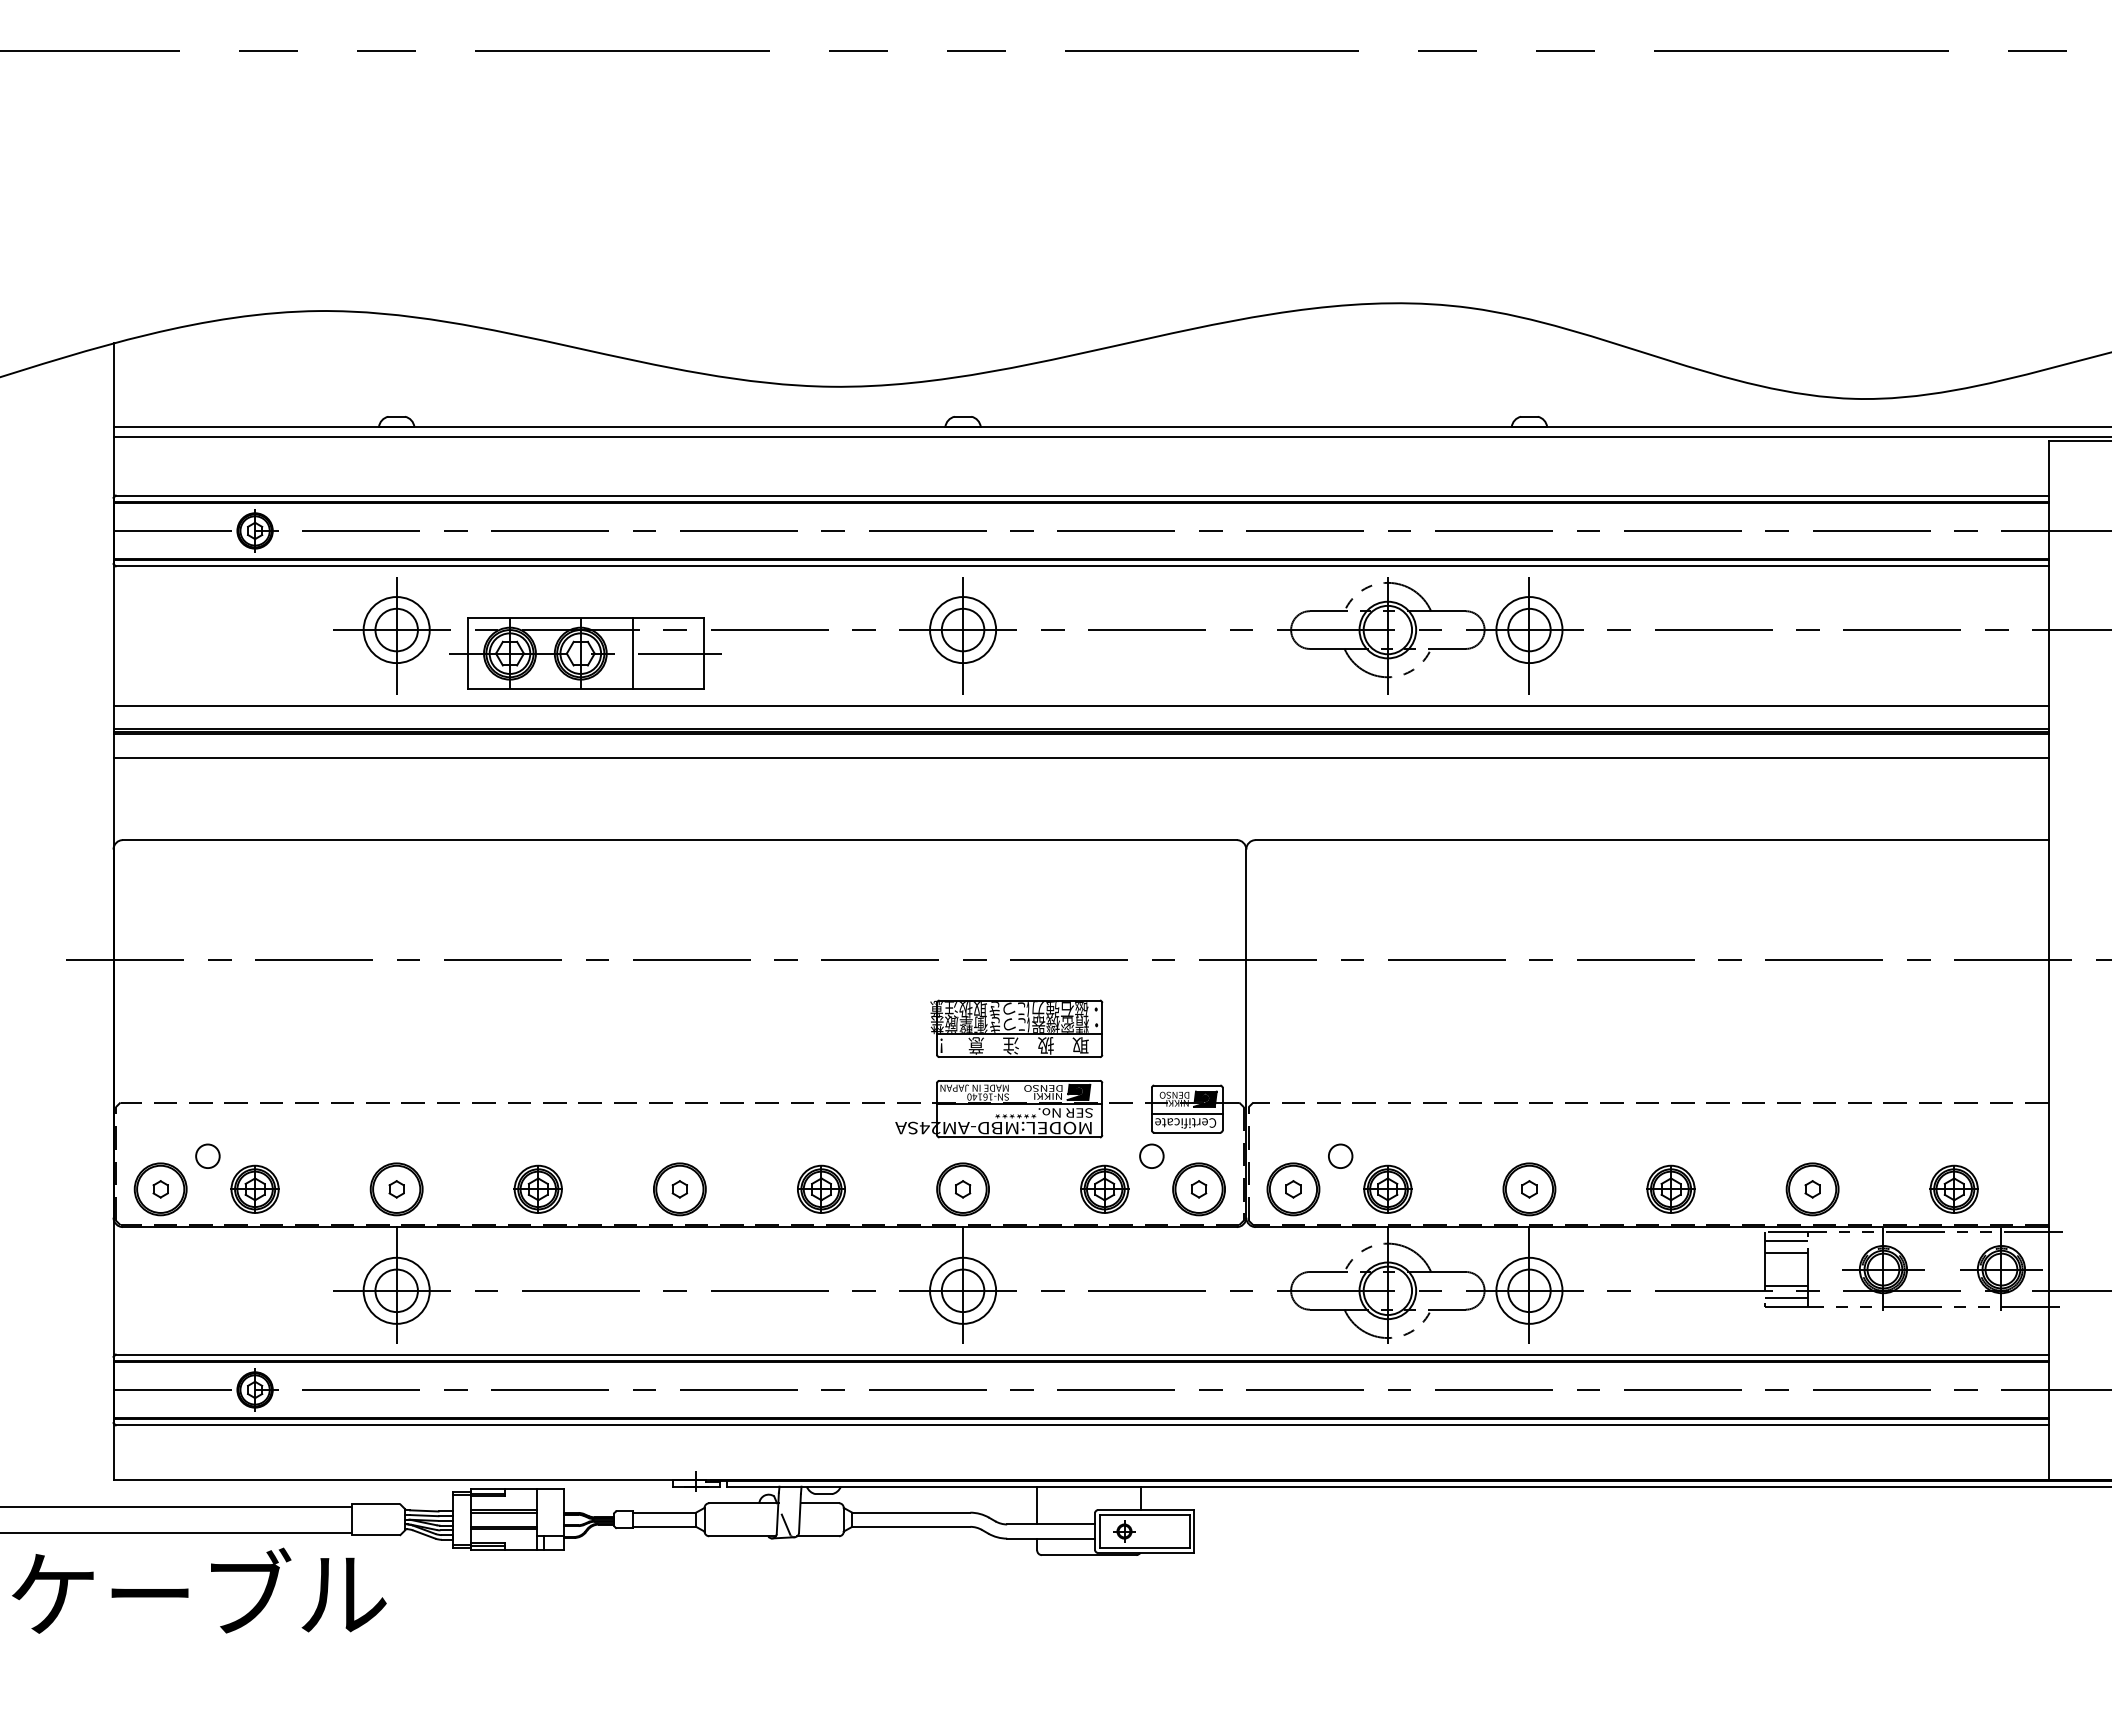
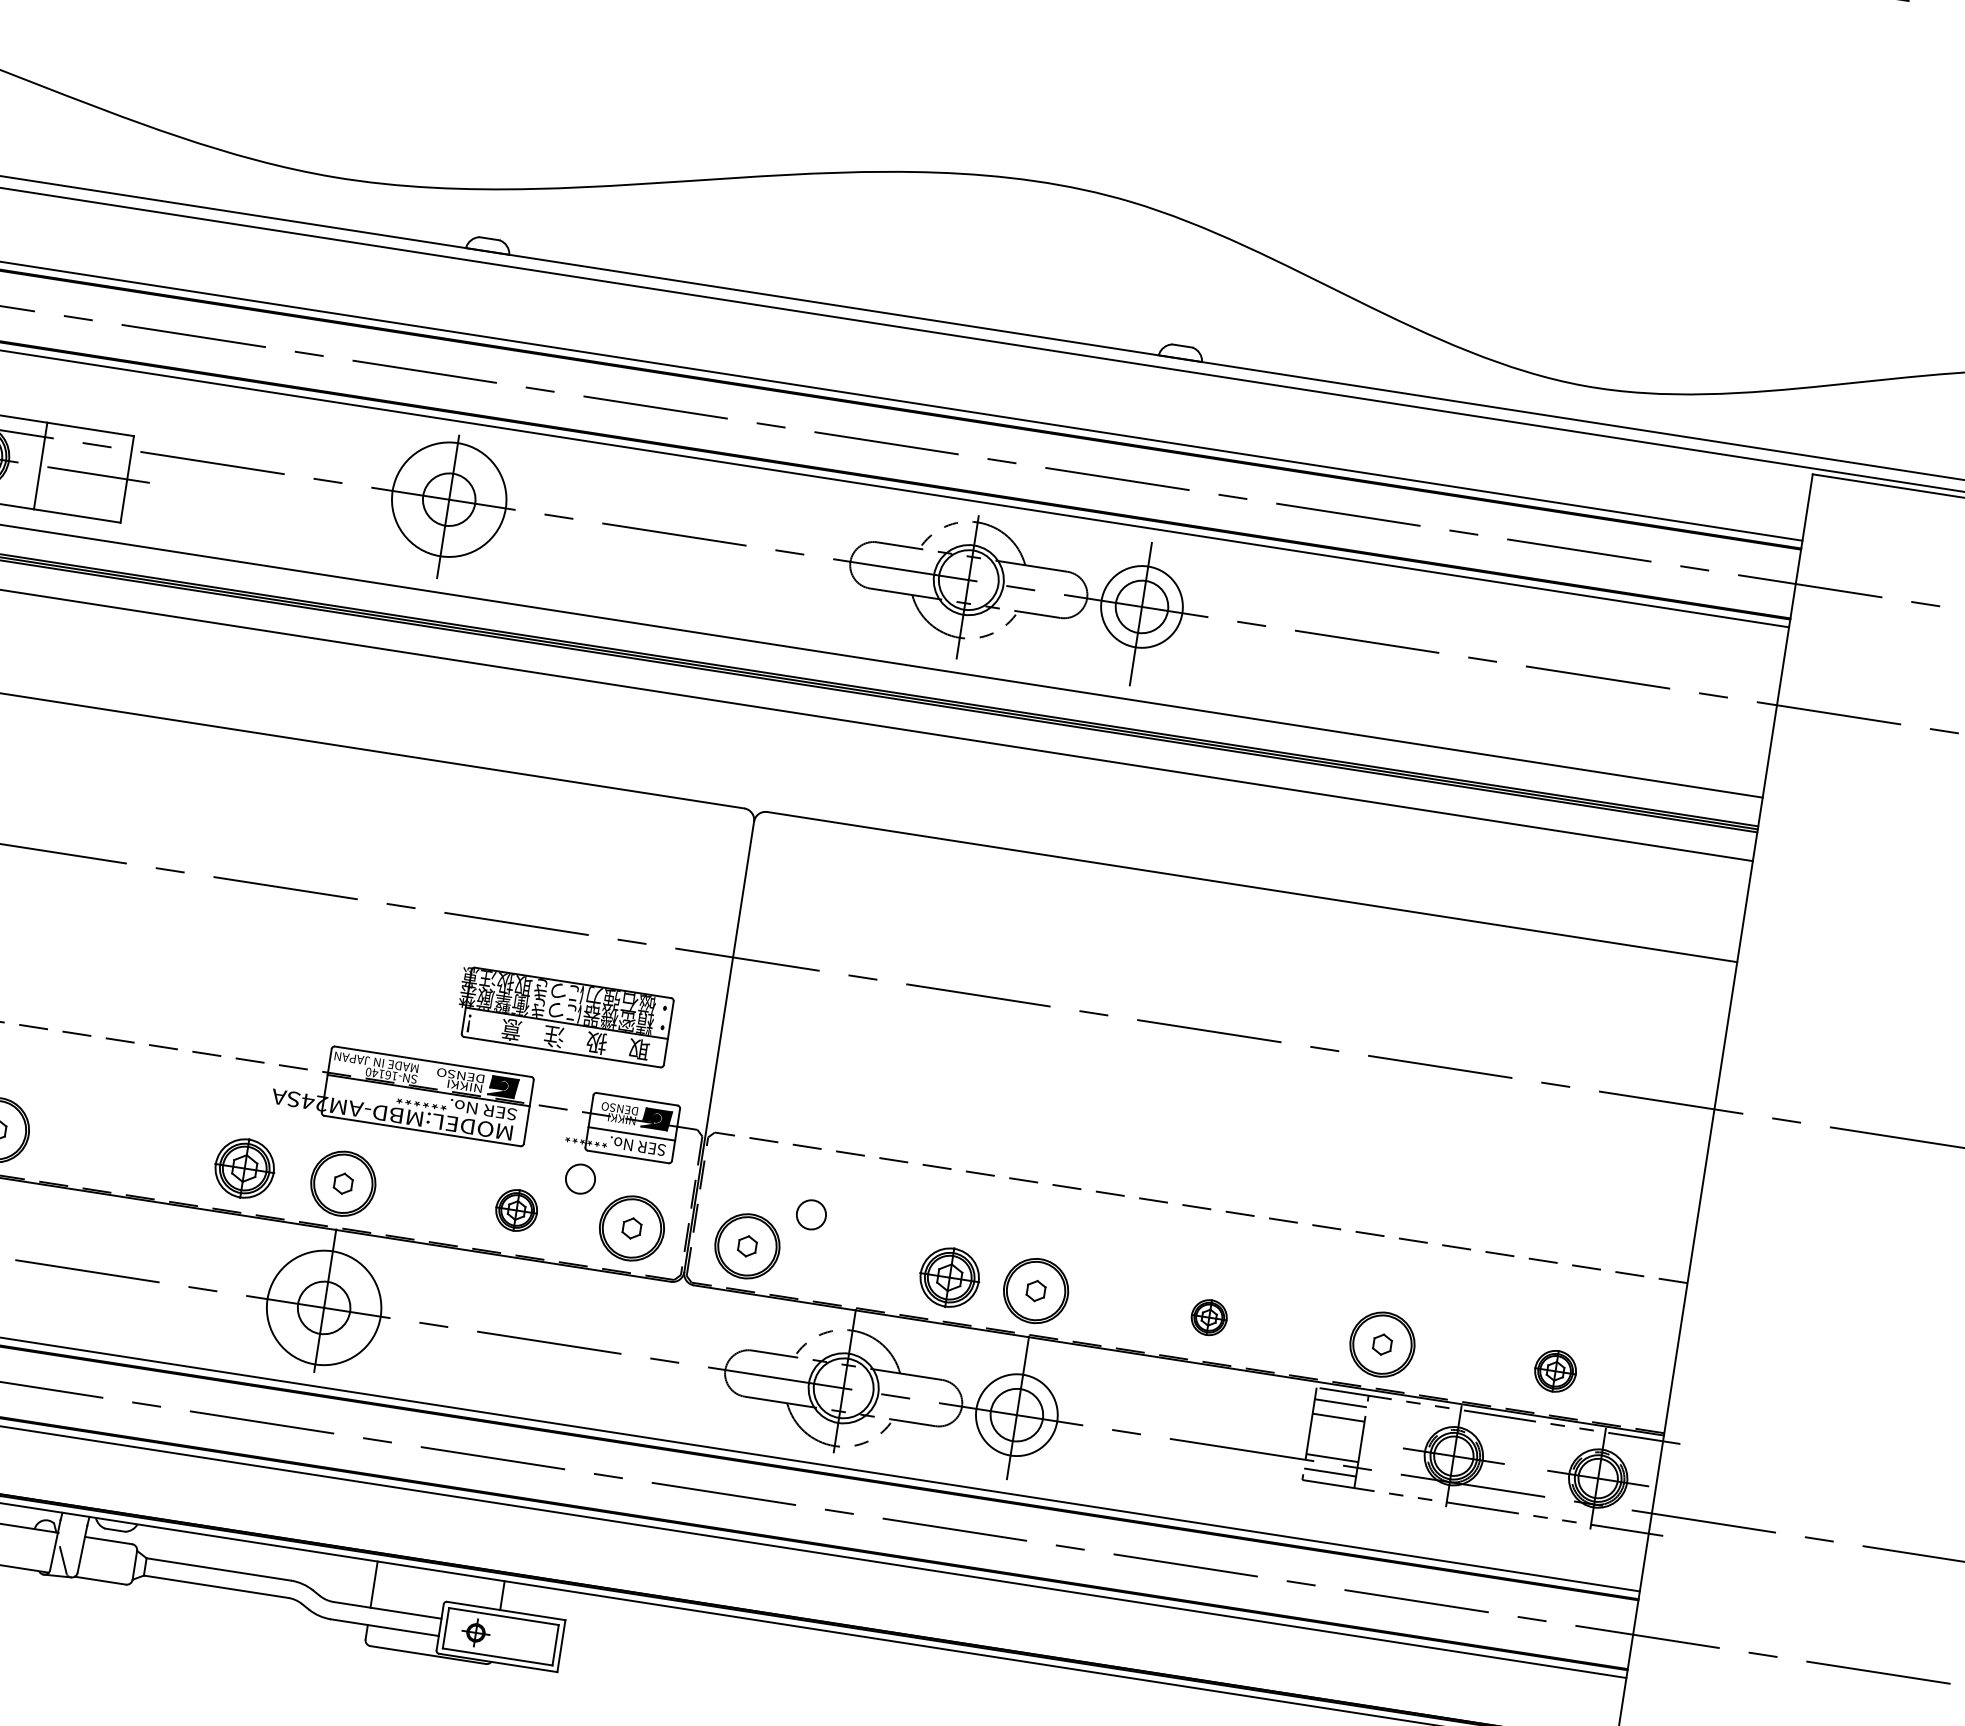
circle: (963, 630) -> (449, 500), size x1.4
part: (1016, 1028) -> (563, 1016), moved
text: (1175, 1123) -> (615, 1143), Certificate -> SER No.******
part: (821, 1188) -> (244, 1167), moved
part: (1104, 1188) -> (516, 1209), size x0.7
part: (1387, 1188) -> (949, 1276), moved
part: (1670, 1188) -> (1208, 1316), size x0.6
part: (1953, 1188) -> (1554, 1370), size x0.7
circle: (963, 1290) -> (324, 1307), size x1.4

